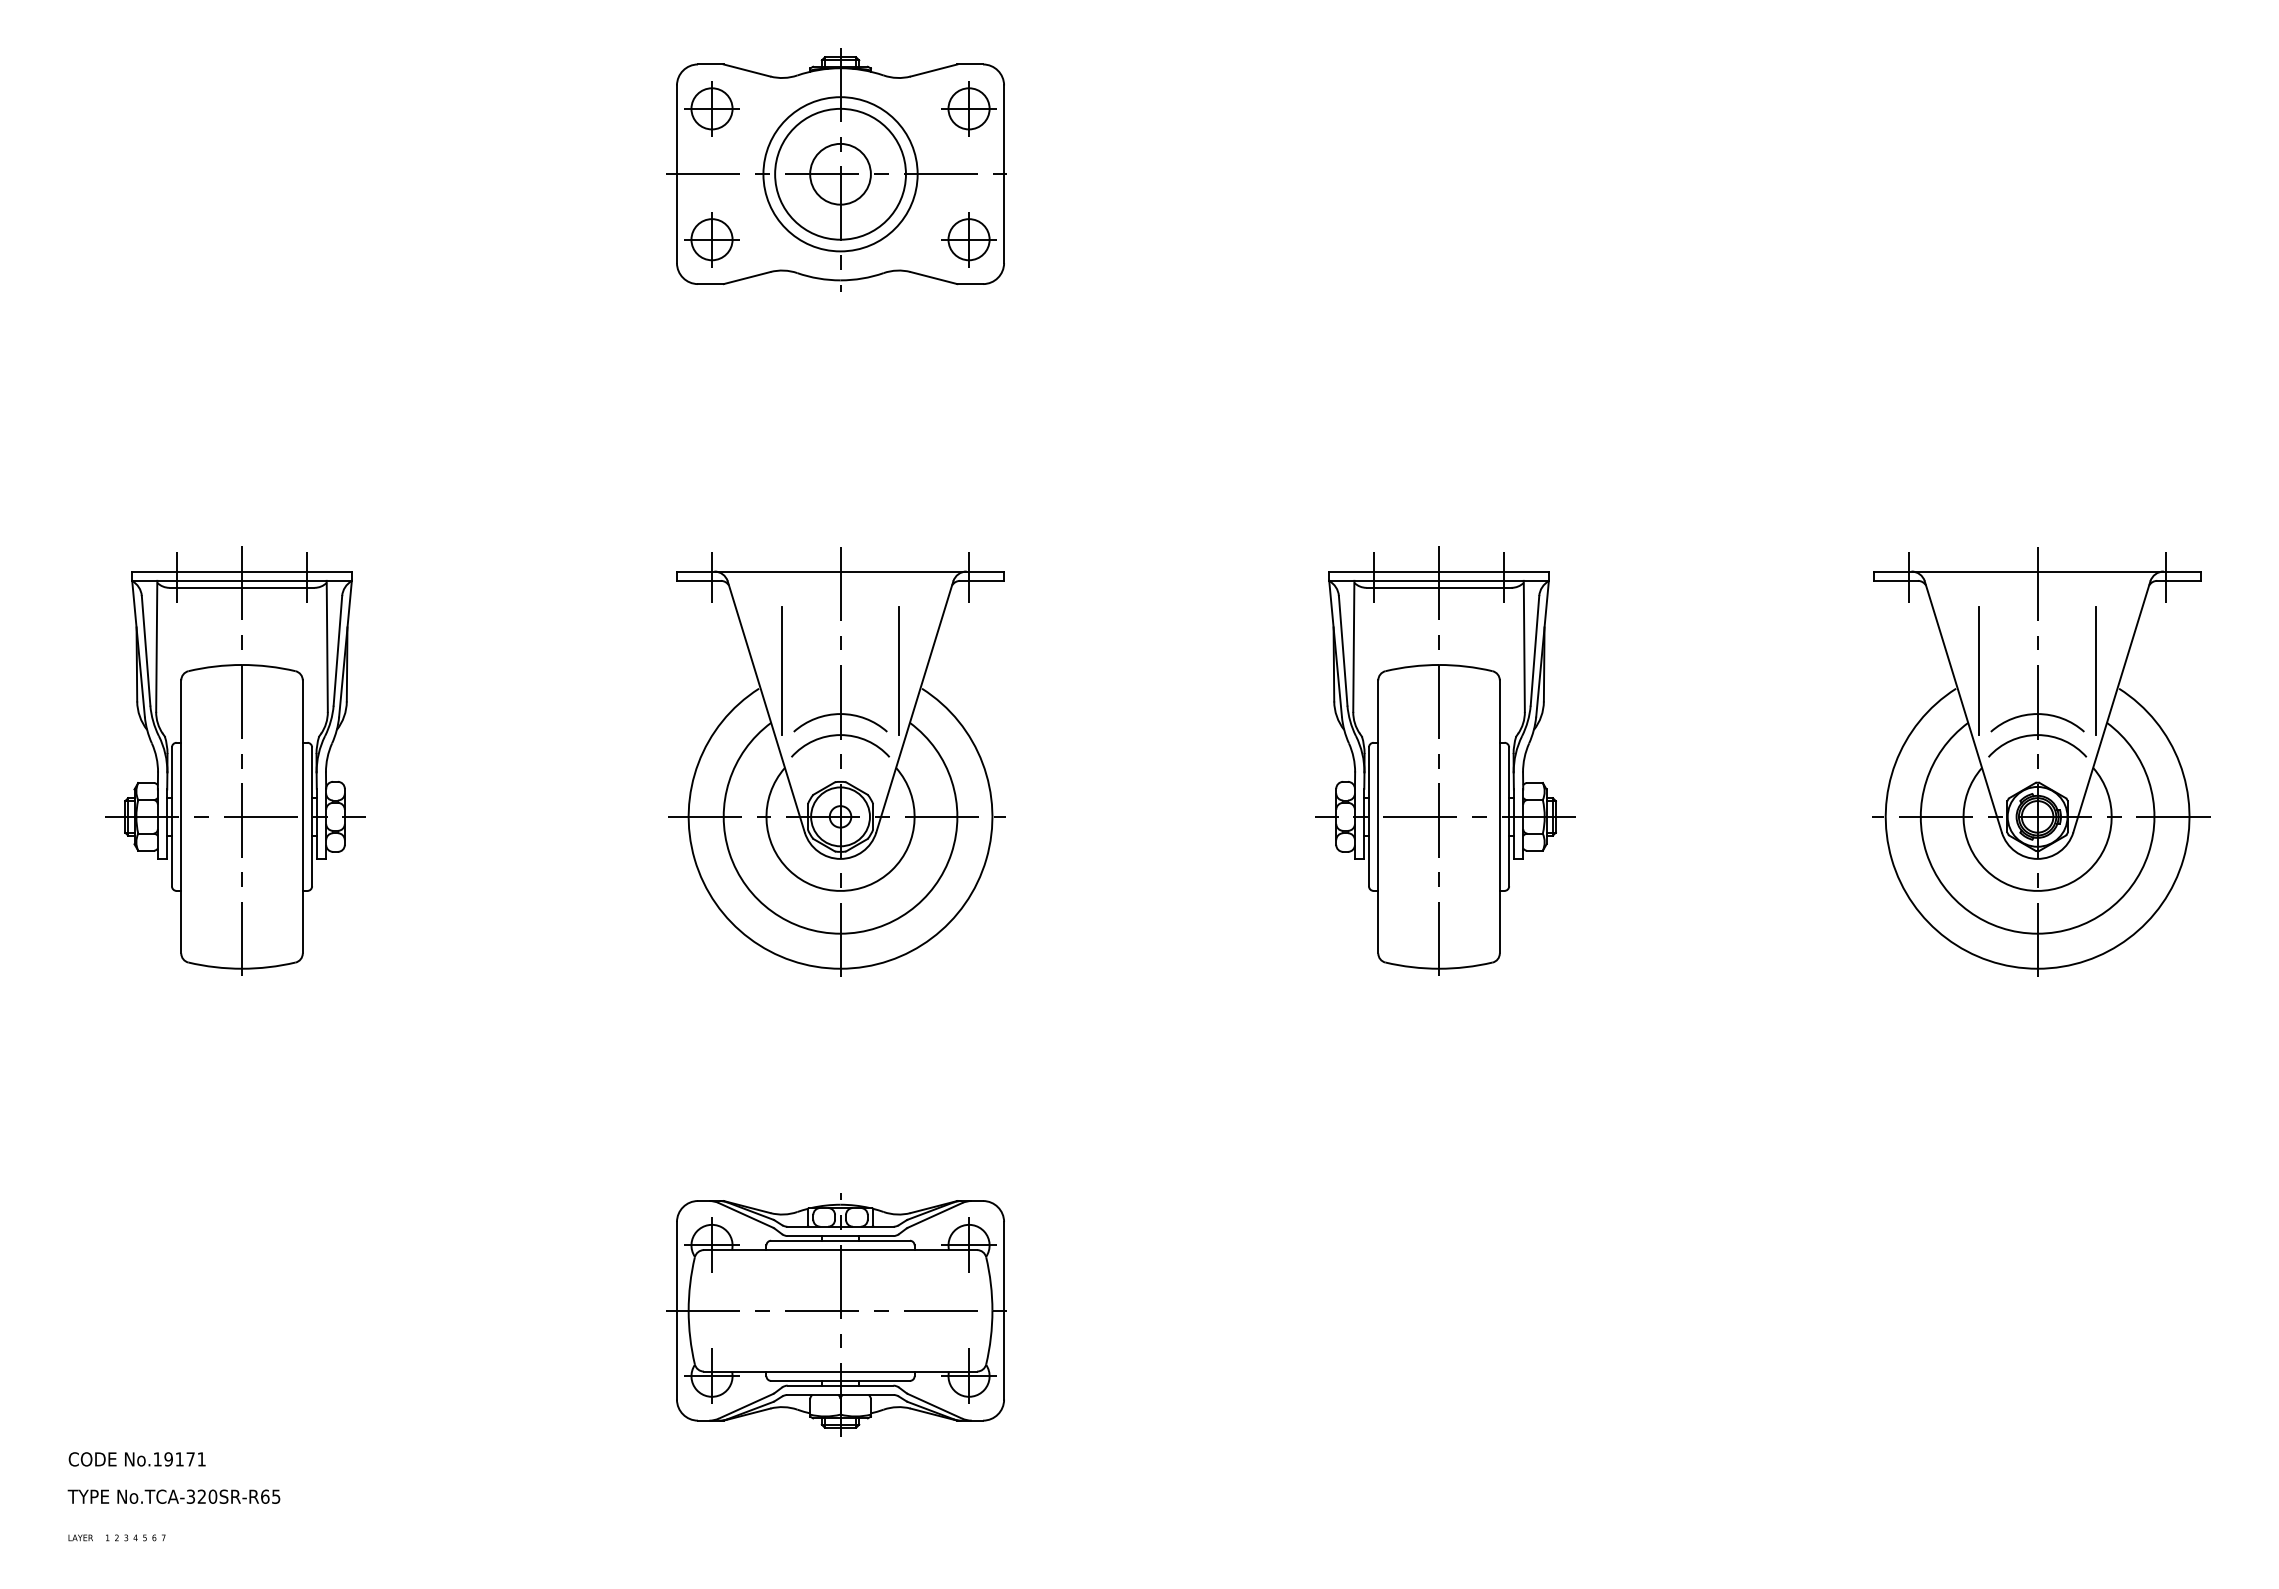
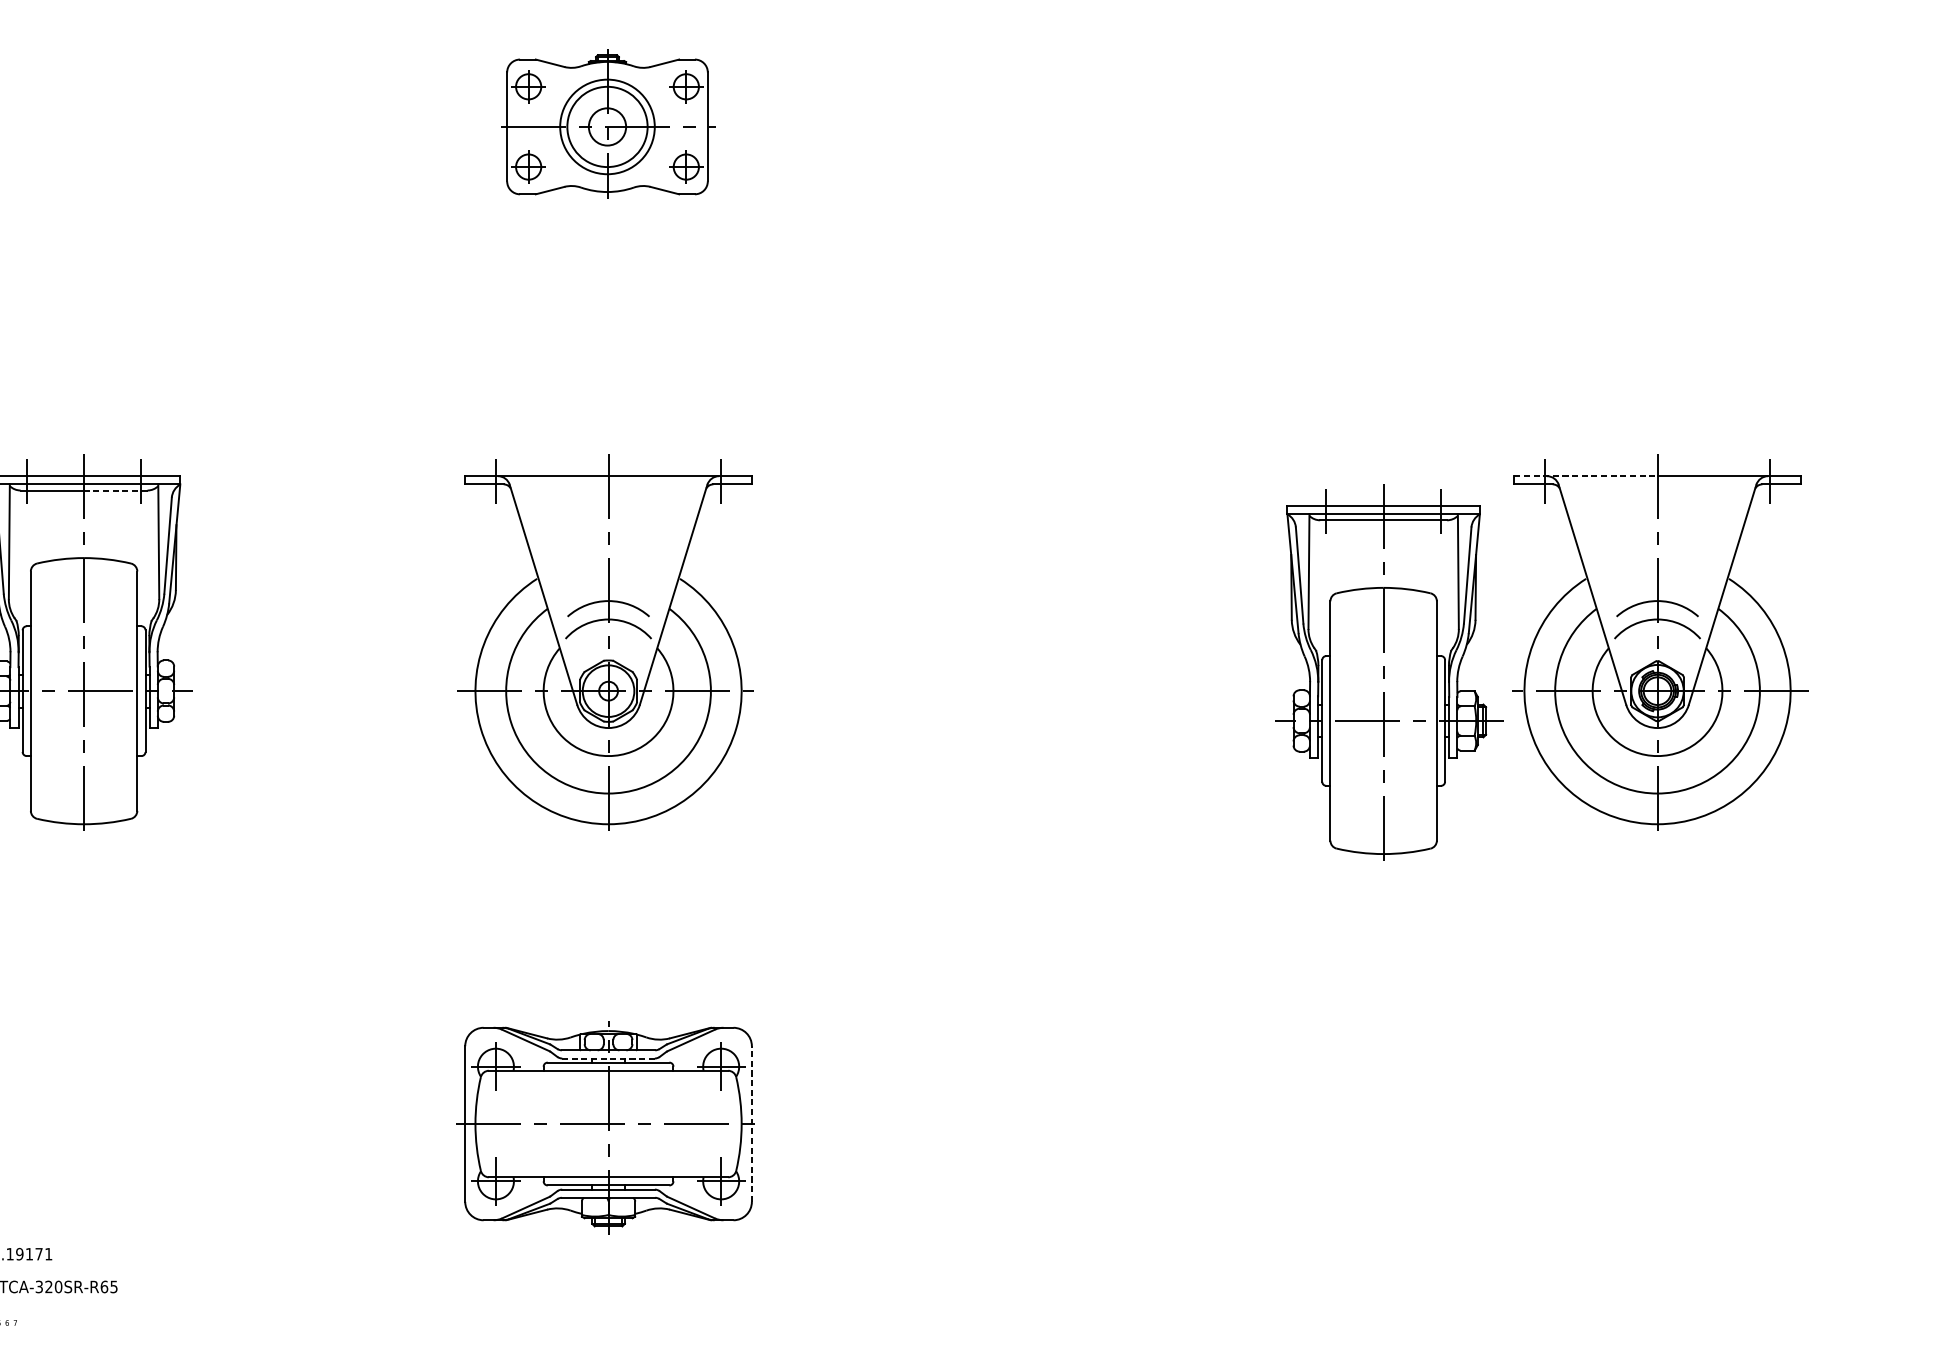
part: (836, 169) -> (605, 123), size x0.7
line: (1955, 571) -> (1585, 476), solid -> dashed
line: (277, 587) -> (115, 490), solid -> dashed
line: (782, 670) -> (557, 562), removed
line: (898, 670) -> (659, 562), removed
line: (1979, 670) -> (1606, 562), removed
line: (2096, 670) -> (1709, 562), removed
part: (1445, 760) -> (1389, 671), moved
line: (840, 1236) -> (608, 1058), solid -> dashed
line: (1004, 1310) -> (752, 1123), solid -> dashed

